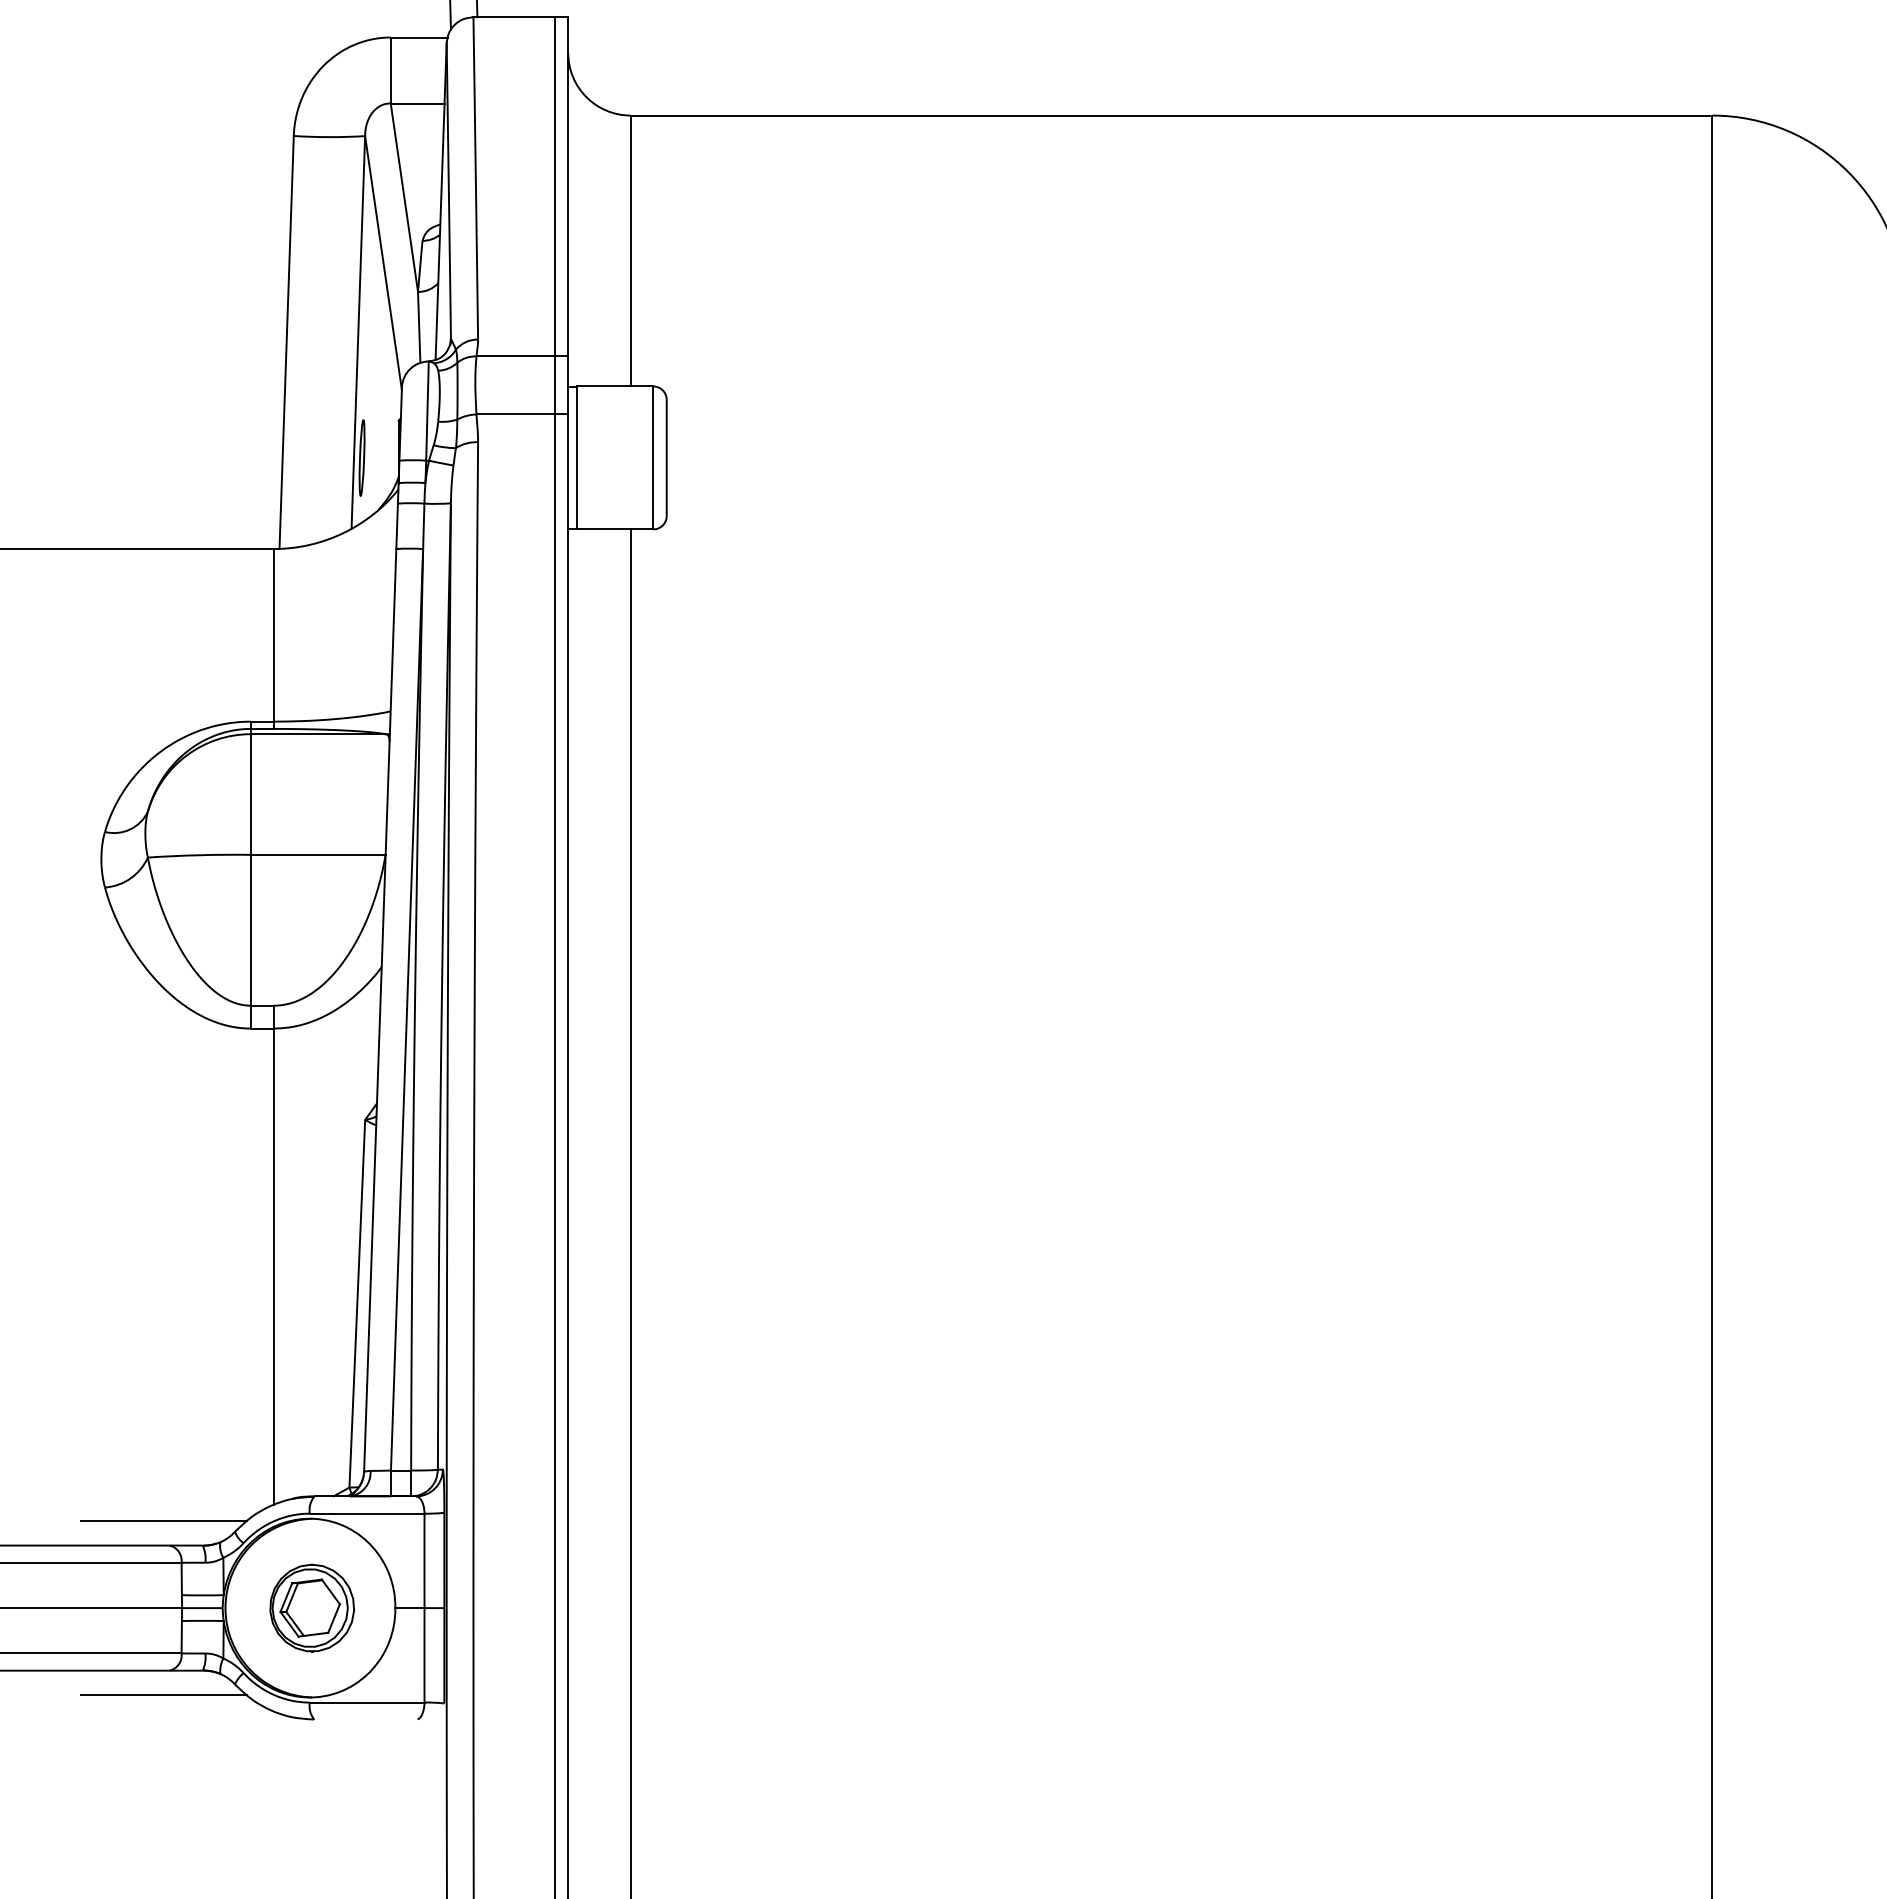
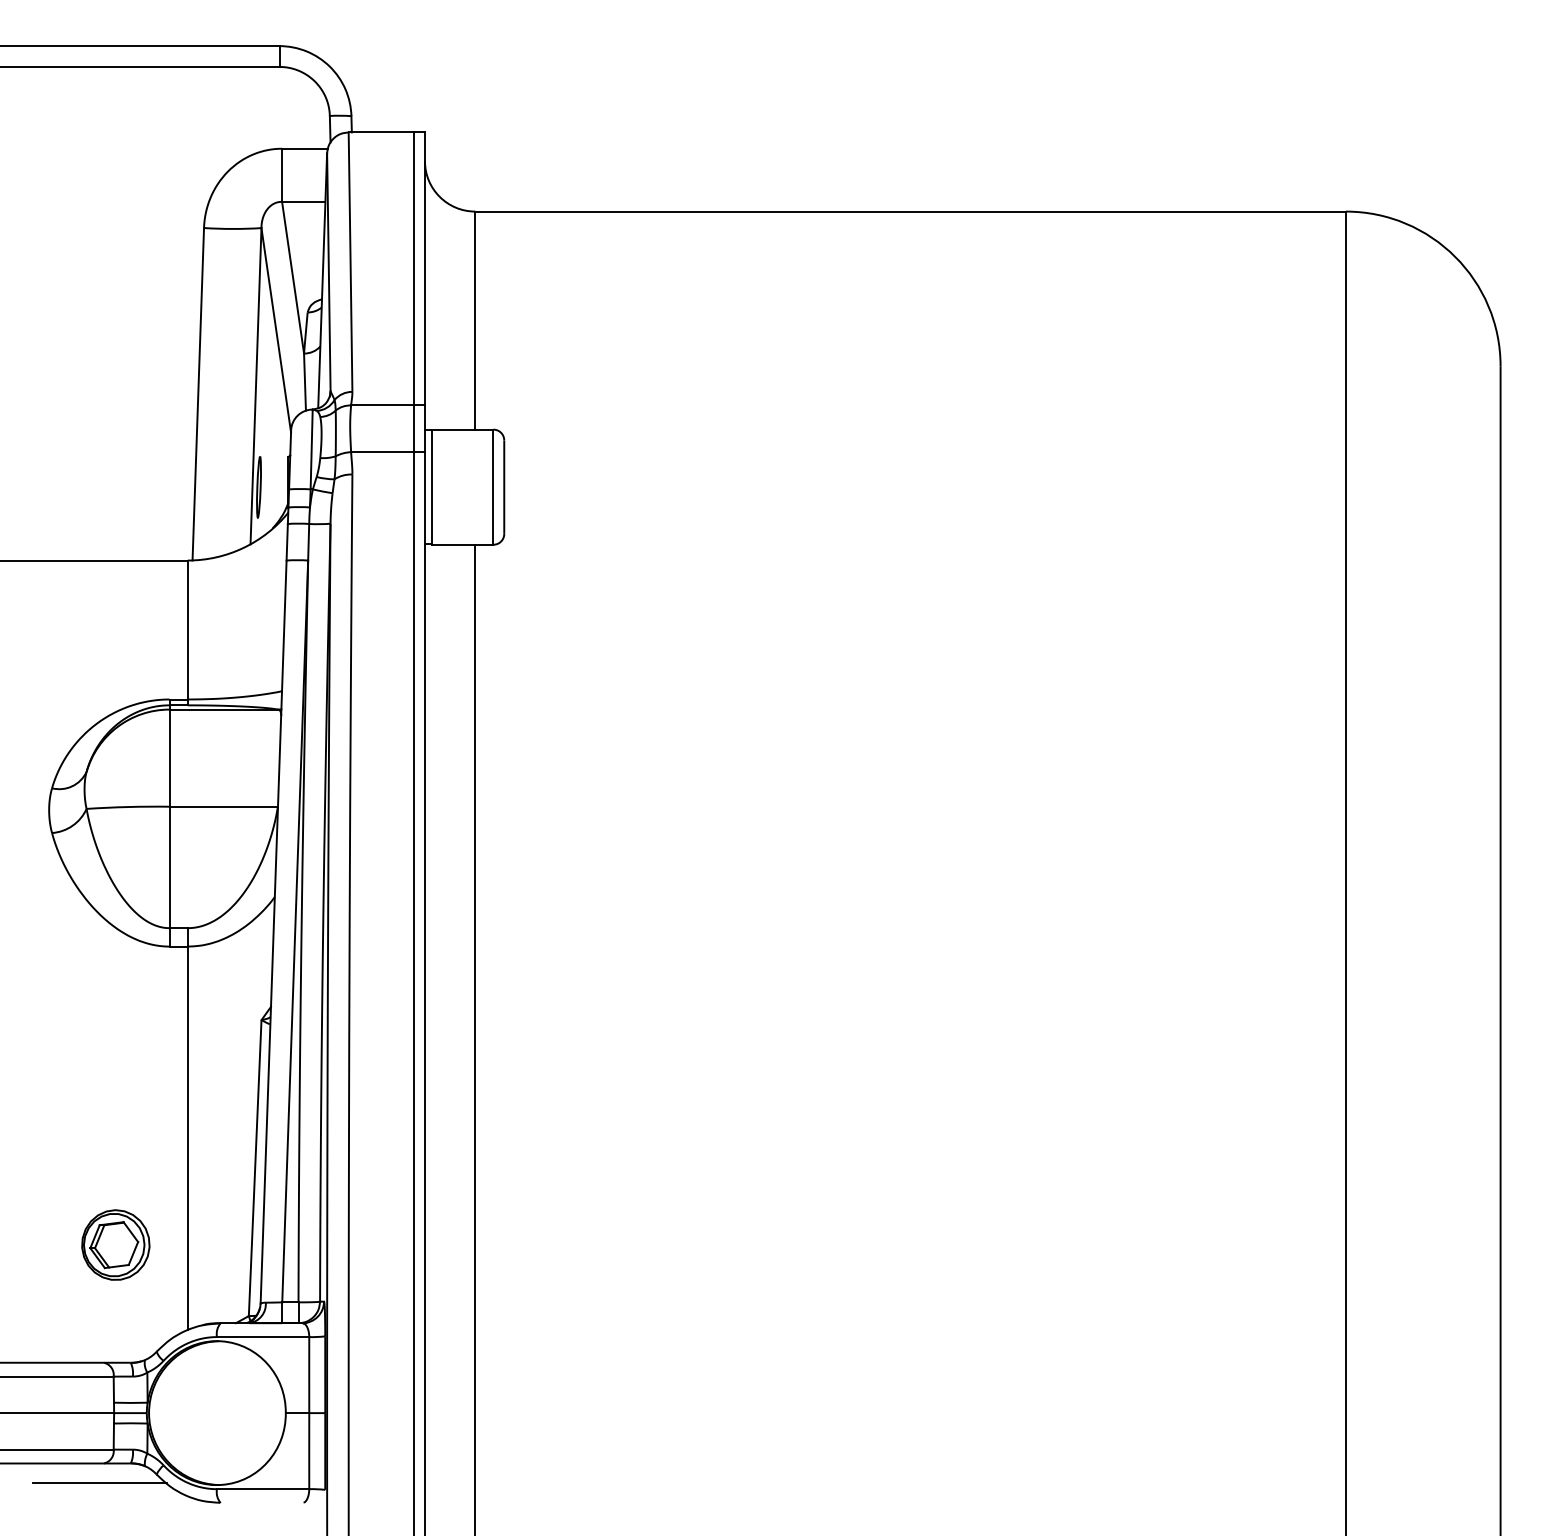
line: (163, 1520) -> (99, 1342), removed
part: (311, 1607) -> (115, 1244), moved

